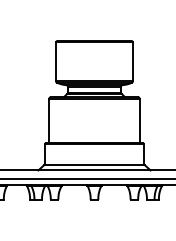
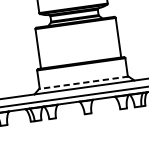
line: (94, 165) -> (83, 83), solid -> dashed

